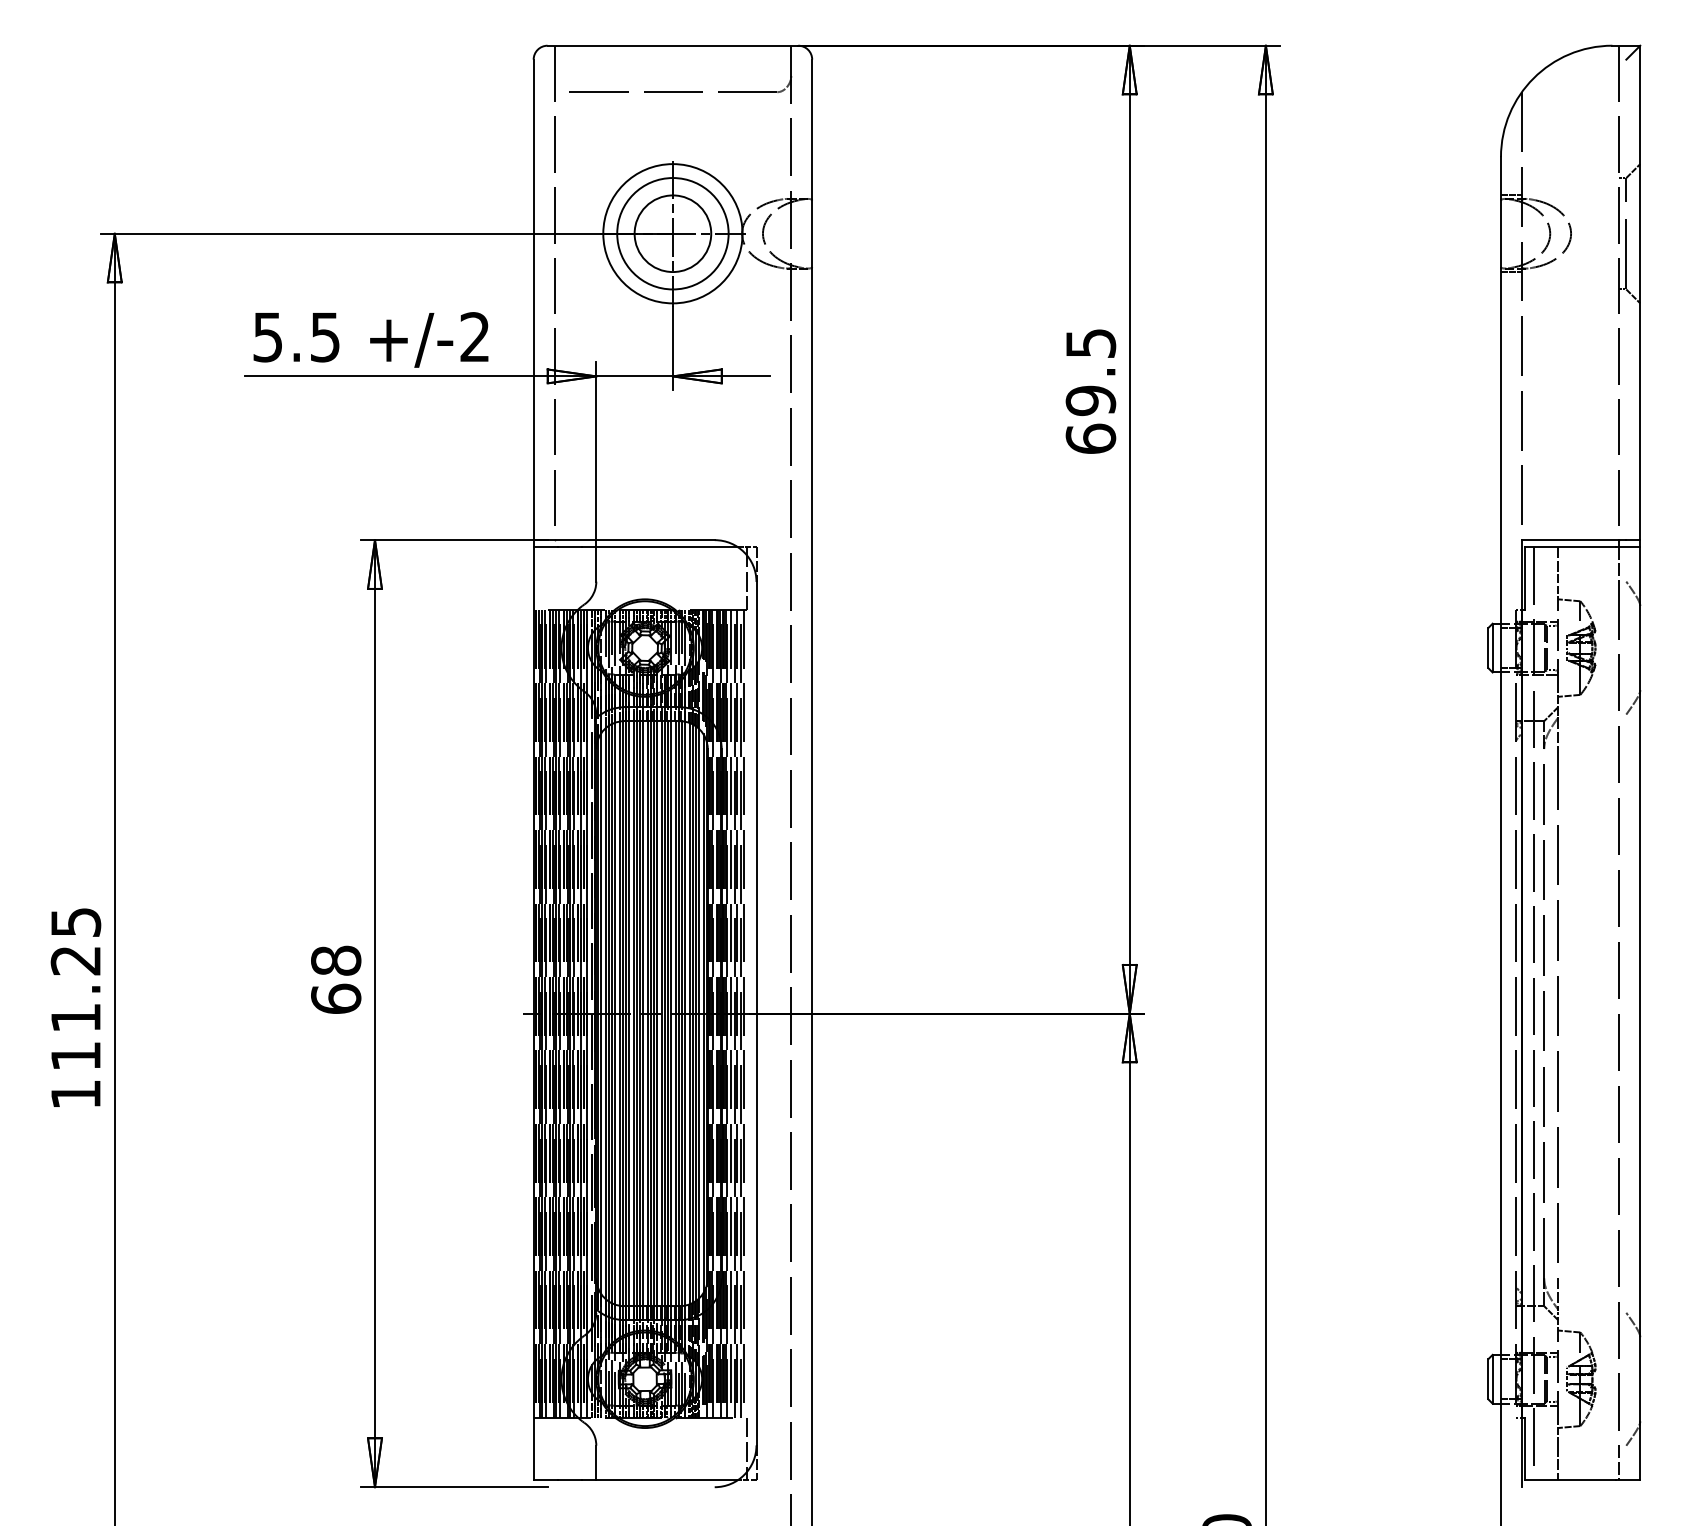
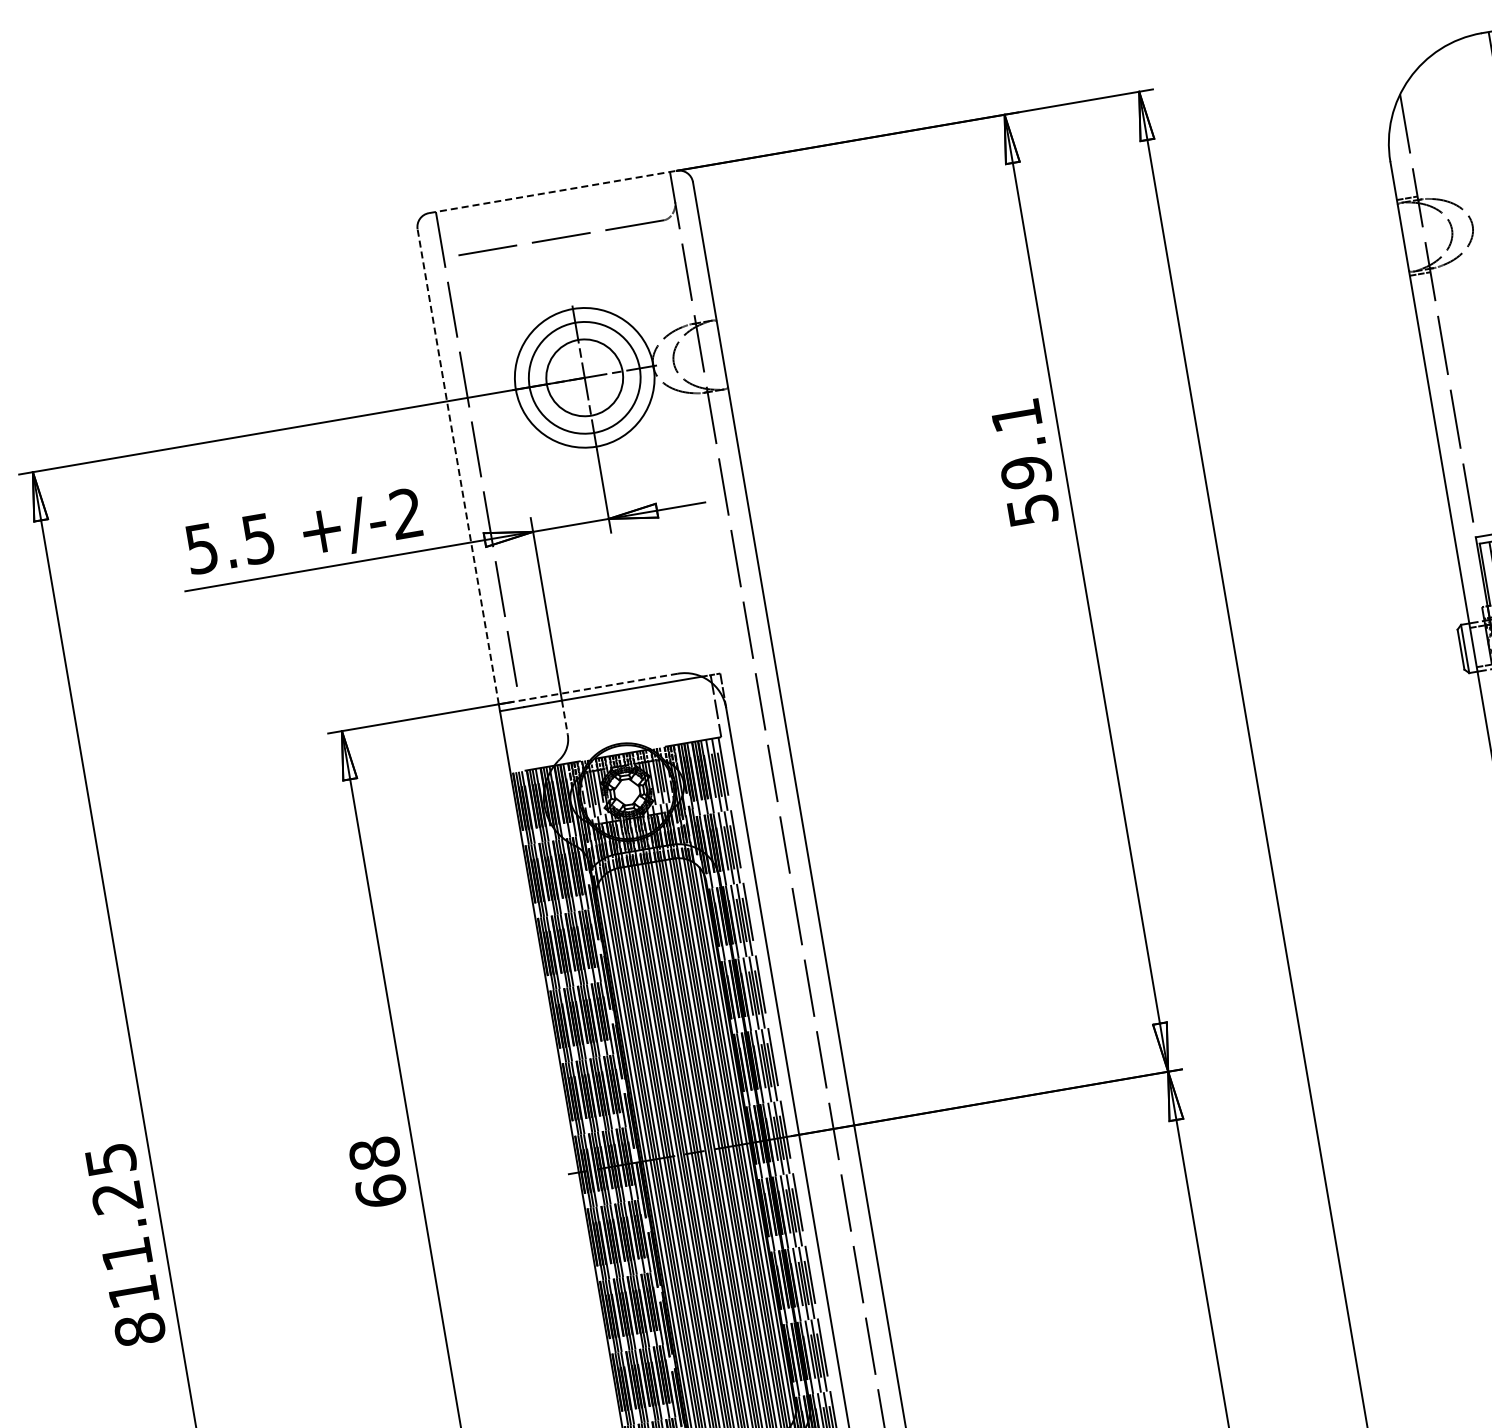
line: (673, 45) -> (553, 191), solid -> dashed
line: (533, 299) -> (457, 466), solid -> dashed
text: (1090, 391) -> (1024, 463), 69.5 -> 59.1
line: (631, 540) -> (595, 688), solid -> dashed
line: (596, 564) -> (565, 717), solid -> dashed
text: (75, 1094) -> (139, 1329), 111.25 -> 811.25

